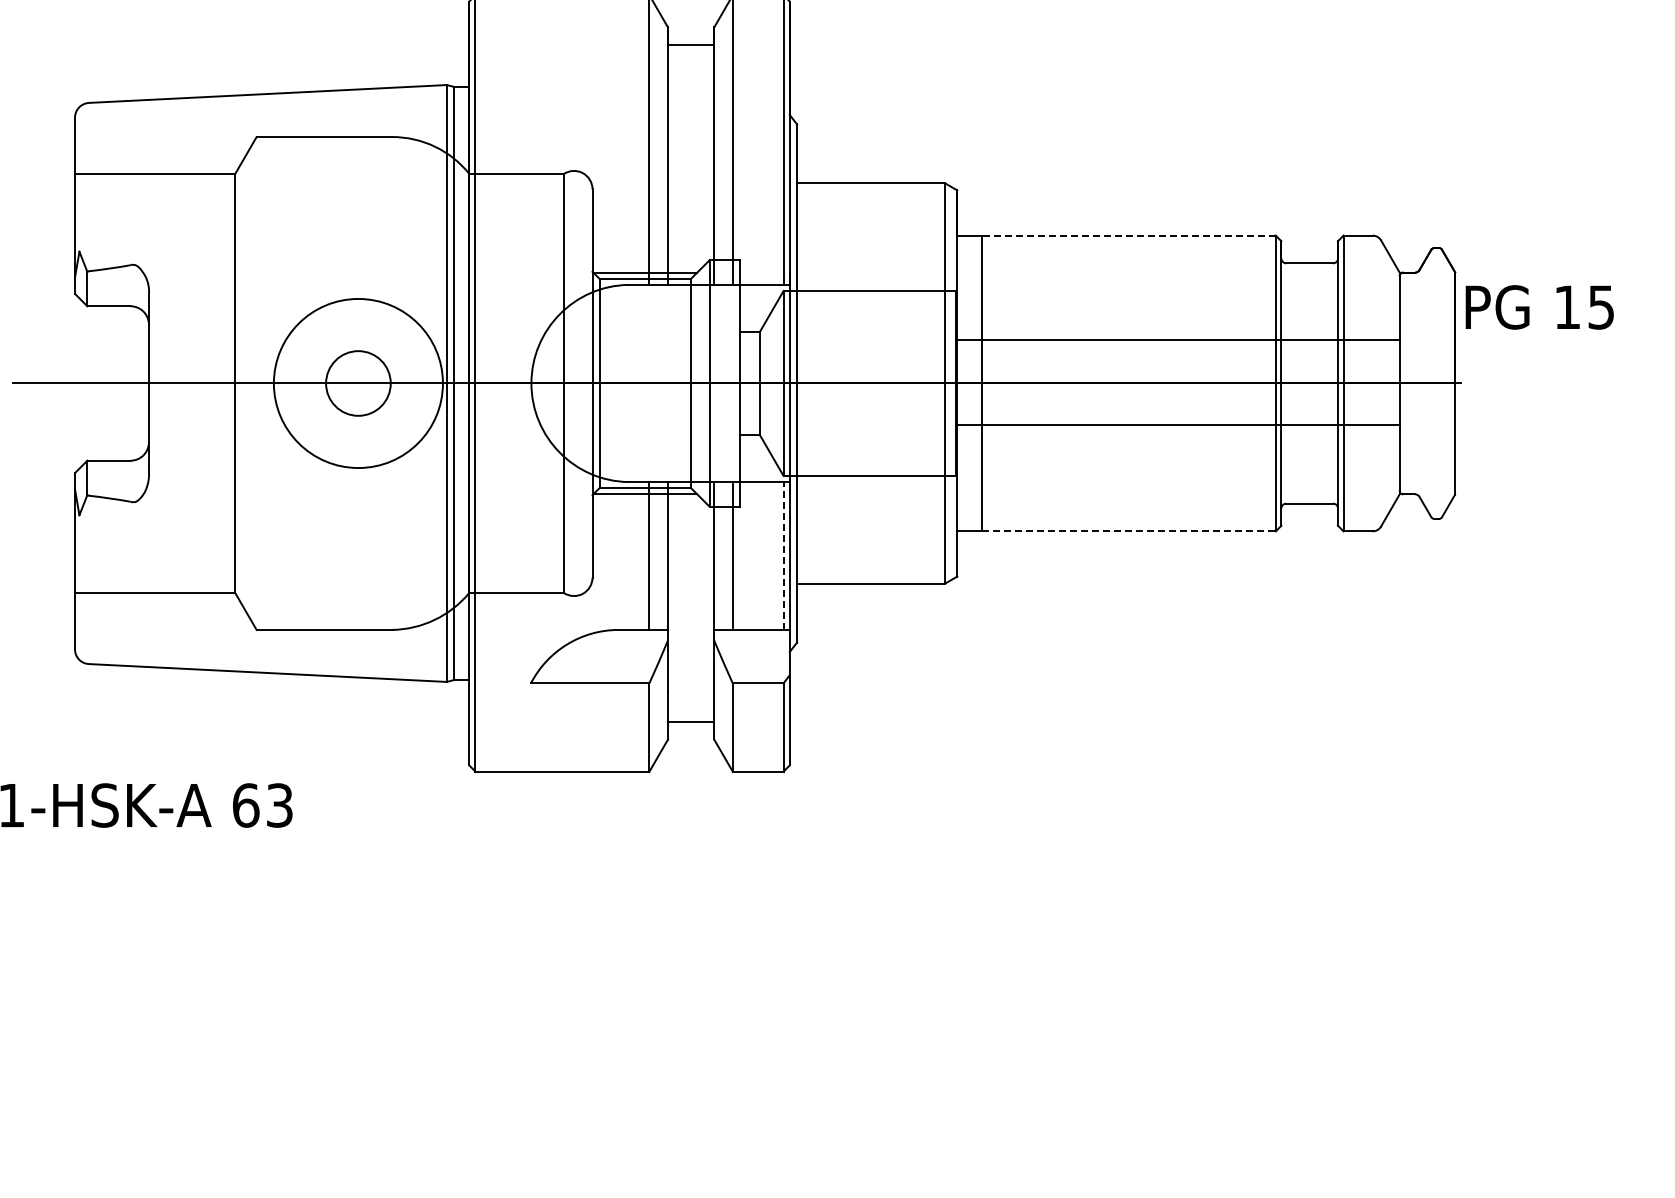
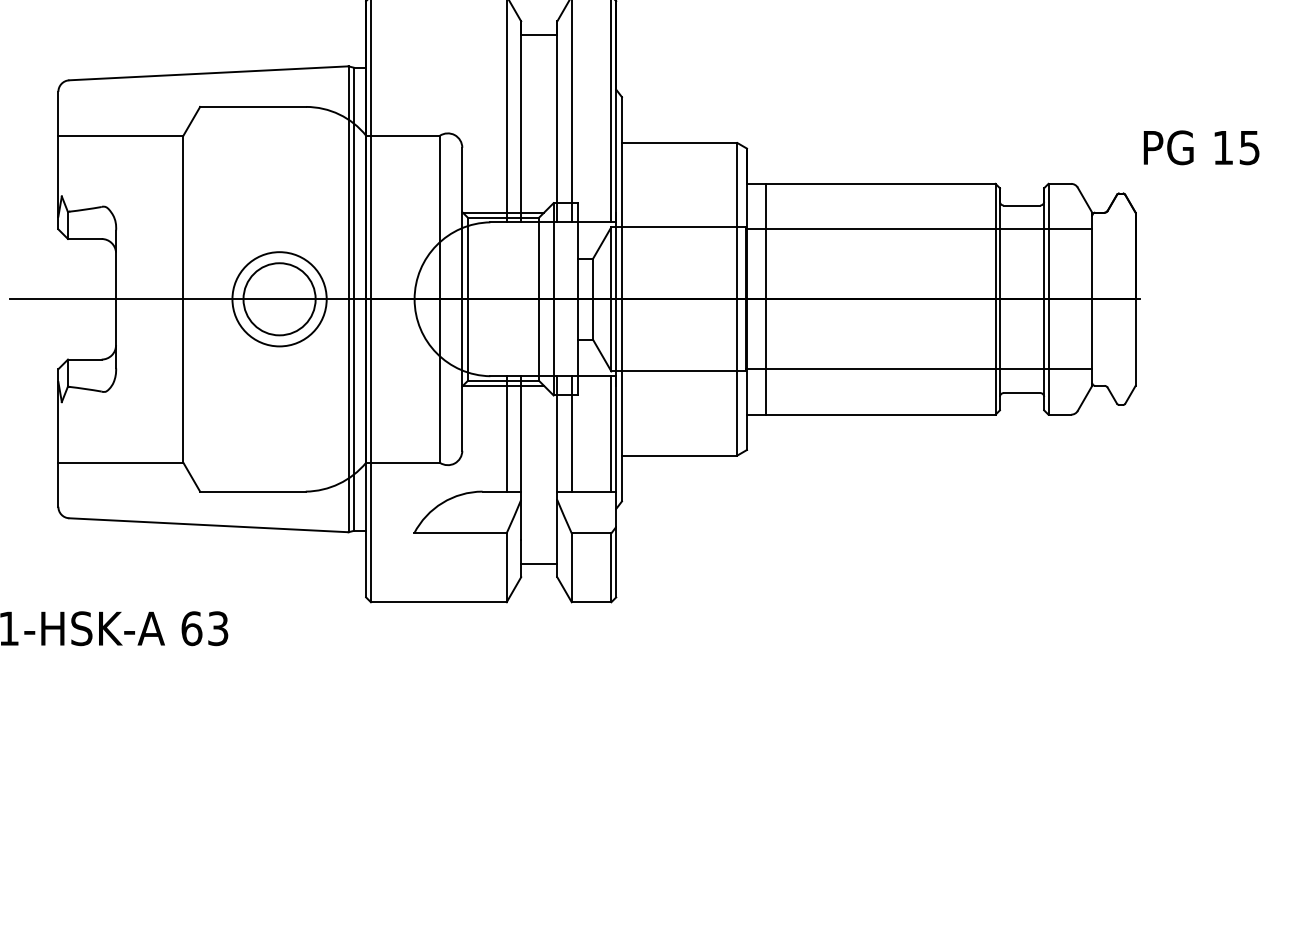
line: (1128, 235) -> (880, 183), dashed -> solid
text: (1539, 307) -> (1201, 147), moved
line: (1177, 339) -> (918, 229), moved
circle: (358, 383) -> (279, 299), size x0.71
circle: (358, 383) -> (279, 299), size x1.43
line: (1177, 425) -> (918, 369), moved
line: (1128, 531) -> (880, 414), dashed -> solid
line: (783, 556) -> (611, 434), dashed -> solid

